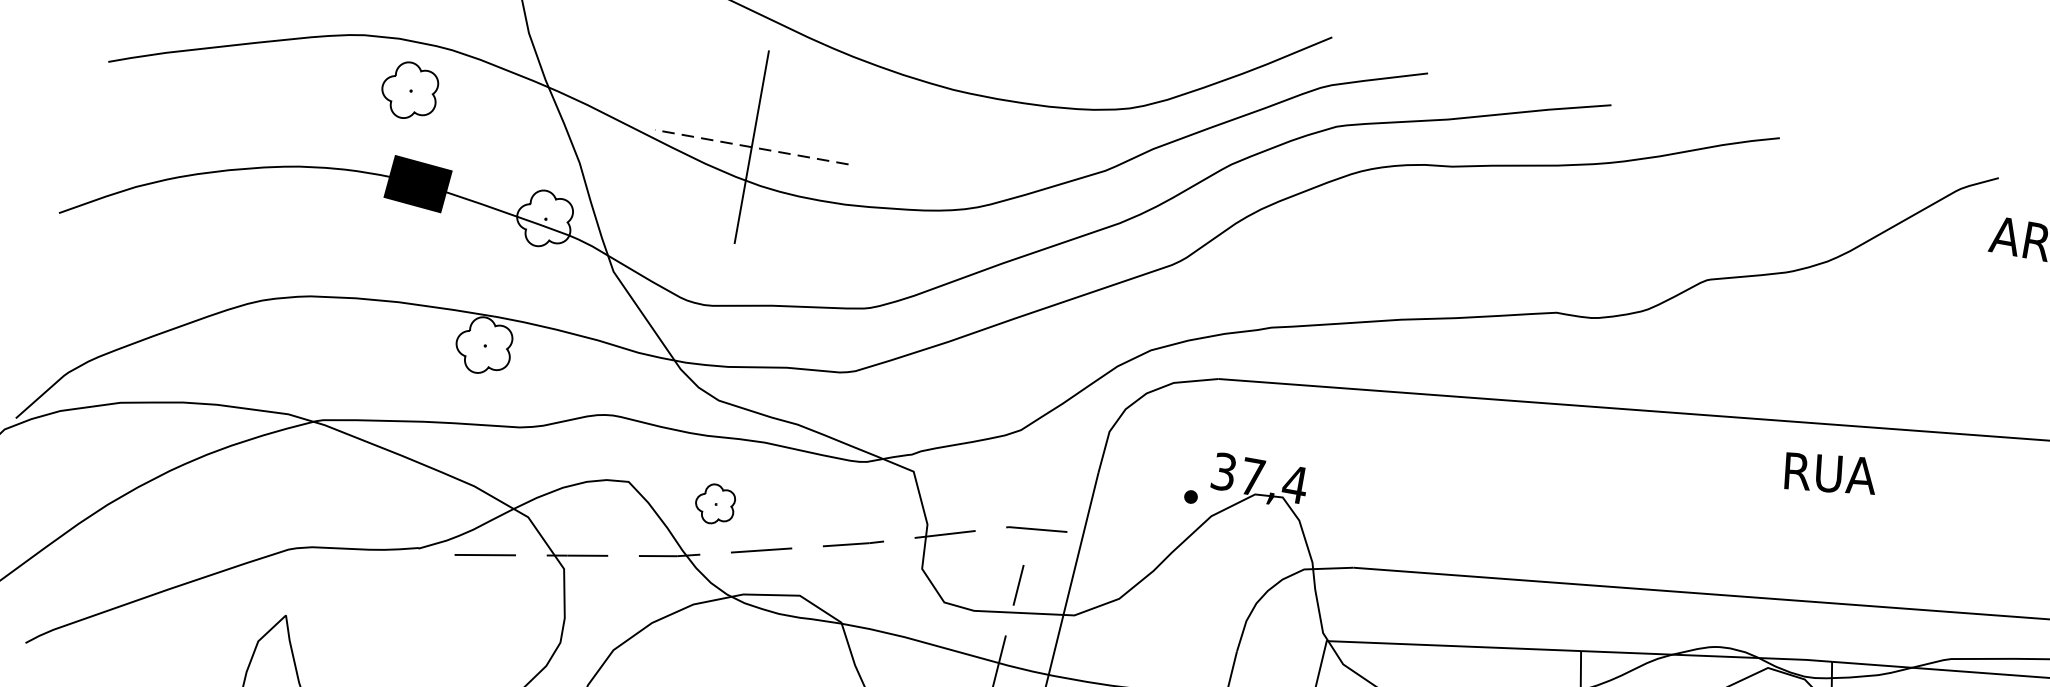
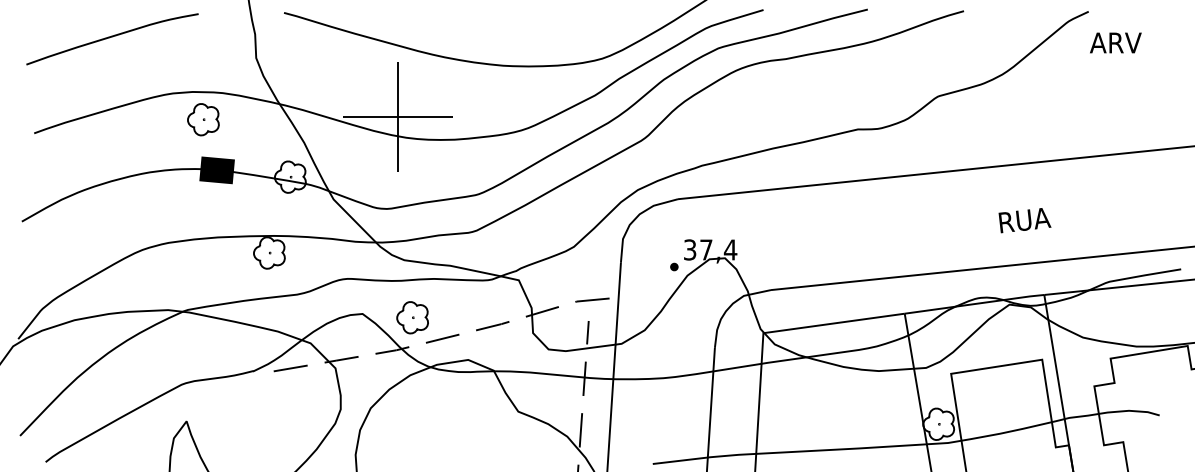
line: (751, 147) -> (397, 117), dashed -> solid
text: (1829, 473) -> (1024, 220), moved
part: (715, 503) -> (412, 317), size x1.43

